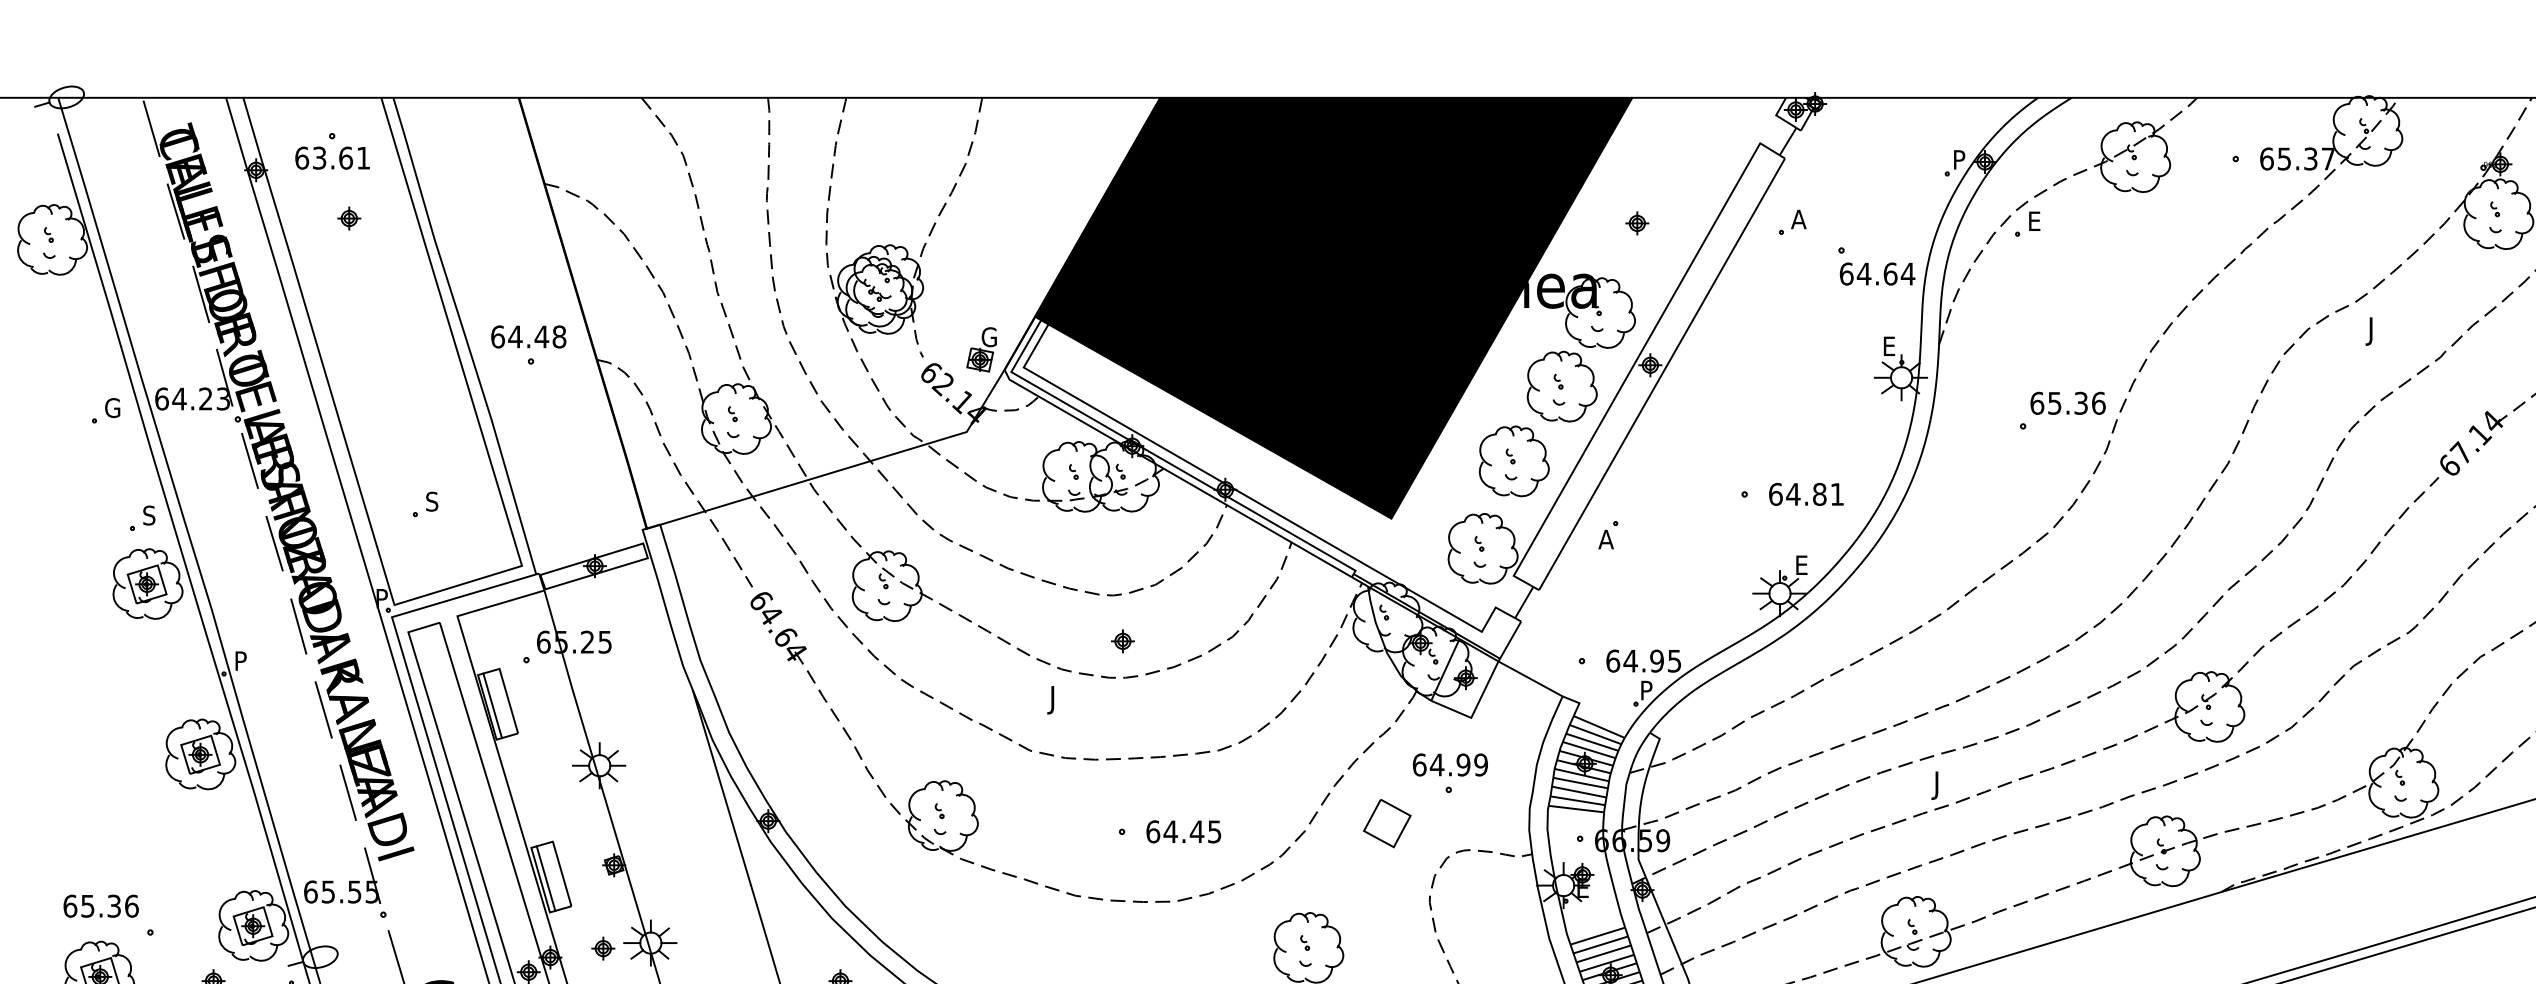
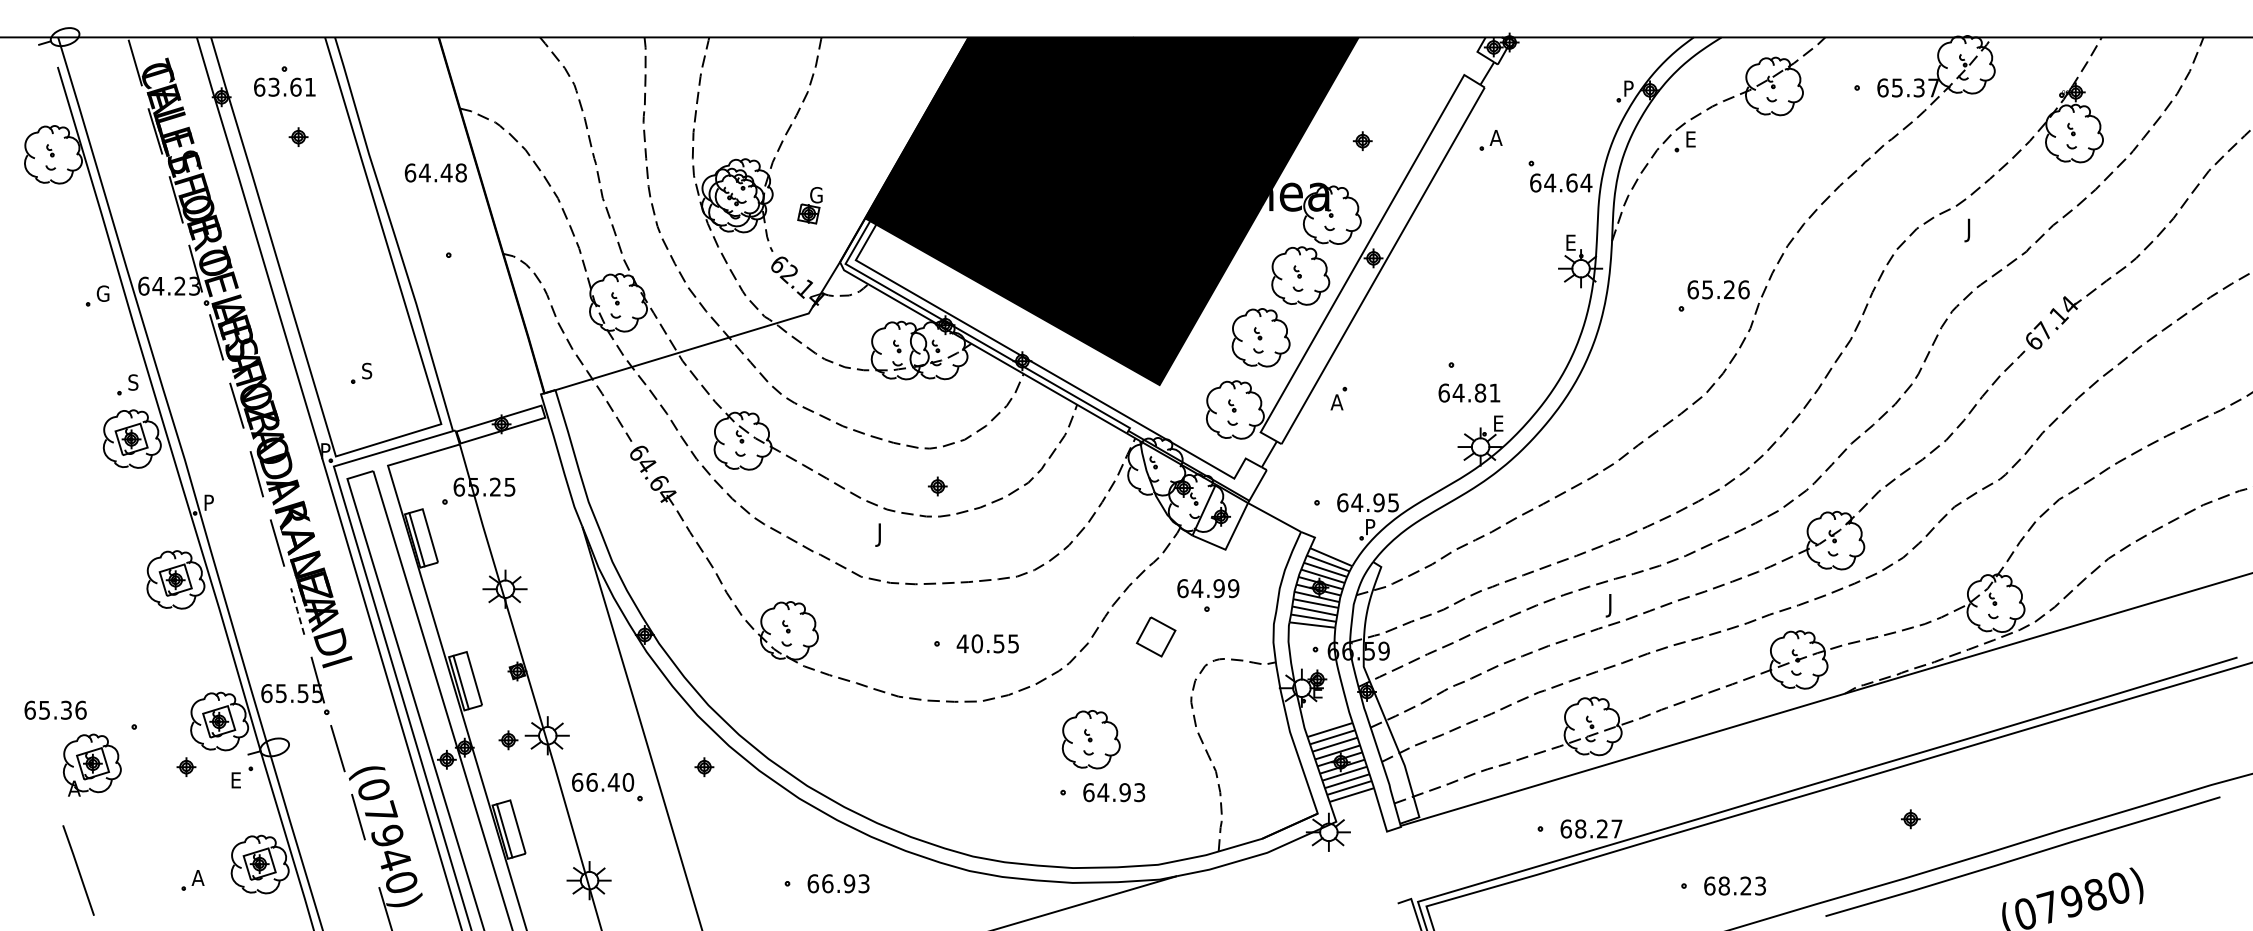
text: (528, 336) -> (435, 172), moved
part: (980, 349) -> (809, 205), moved
text: (2081, 402) -> (1729, 289), 65.36 -> 65.26
text: (1806, 493) -> (1469, 392), moved
line: (347, 792) -> (297, 611), solid -> dashed
text: (1174, 831) -> (980, 643), 64.45 -> 40.55
text: (101, 905) -> (55, 709), moved

